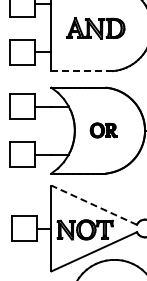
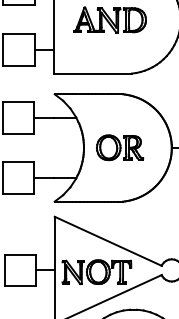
line: (82, 71) -> (93, 74), dashed -> solid
part: (103, 130) -> (119, 147), size x1.43
line: (93, 205) -> (107, 241), dashed -> solid

